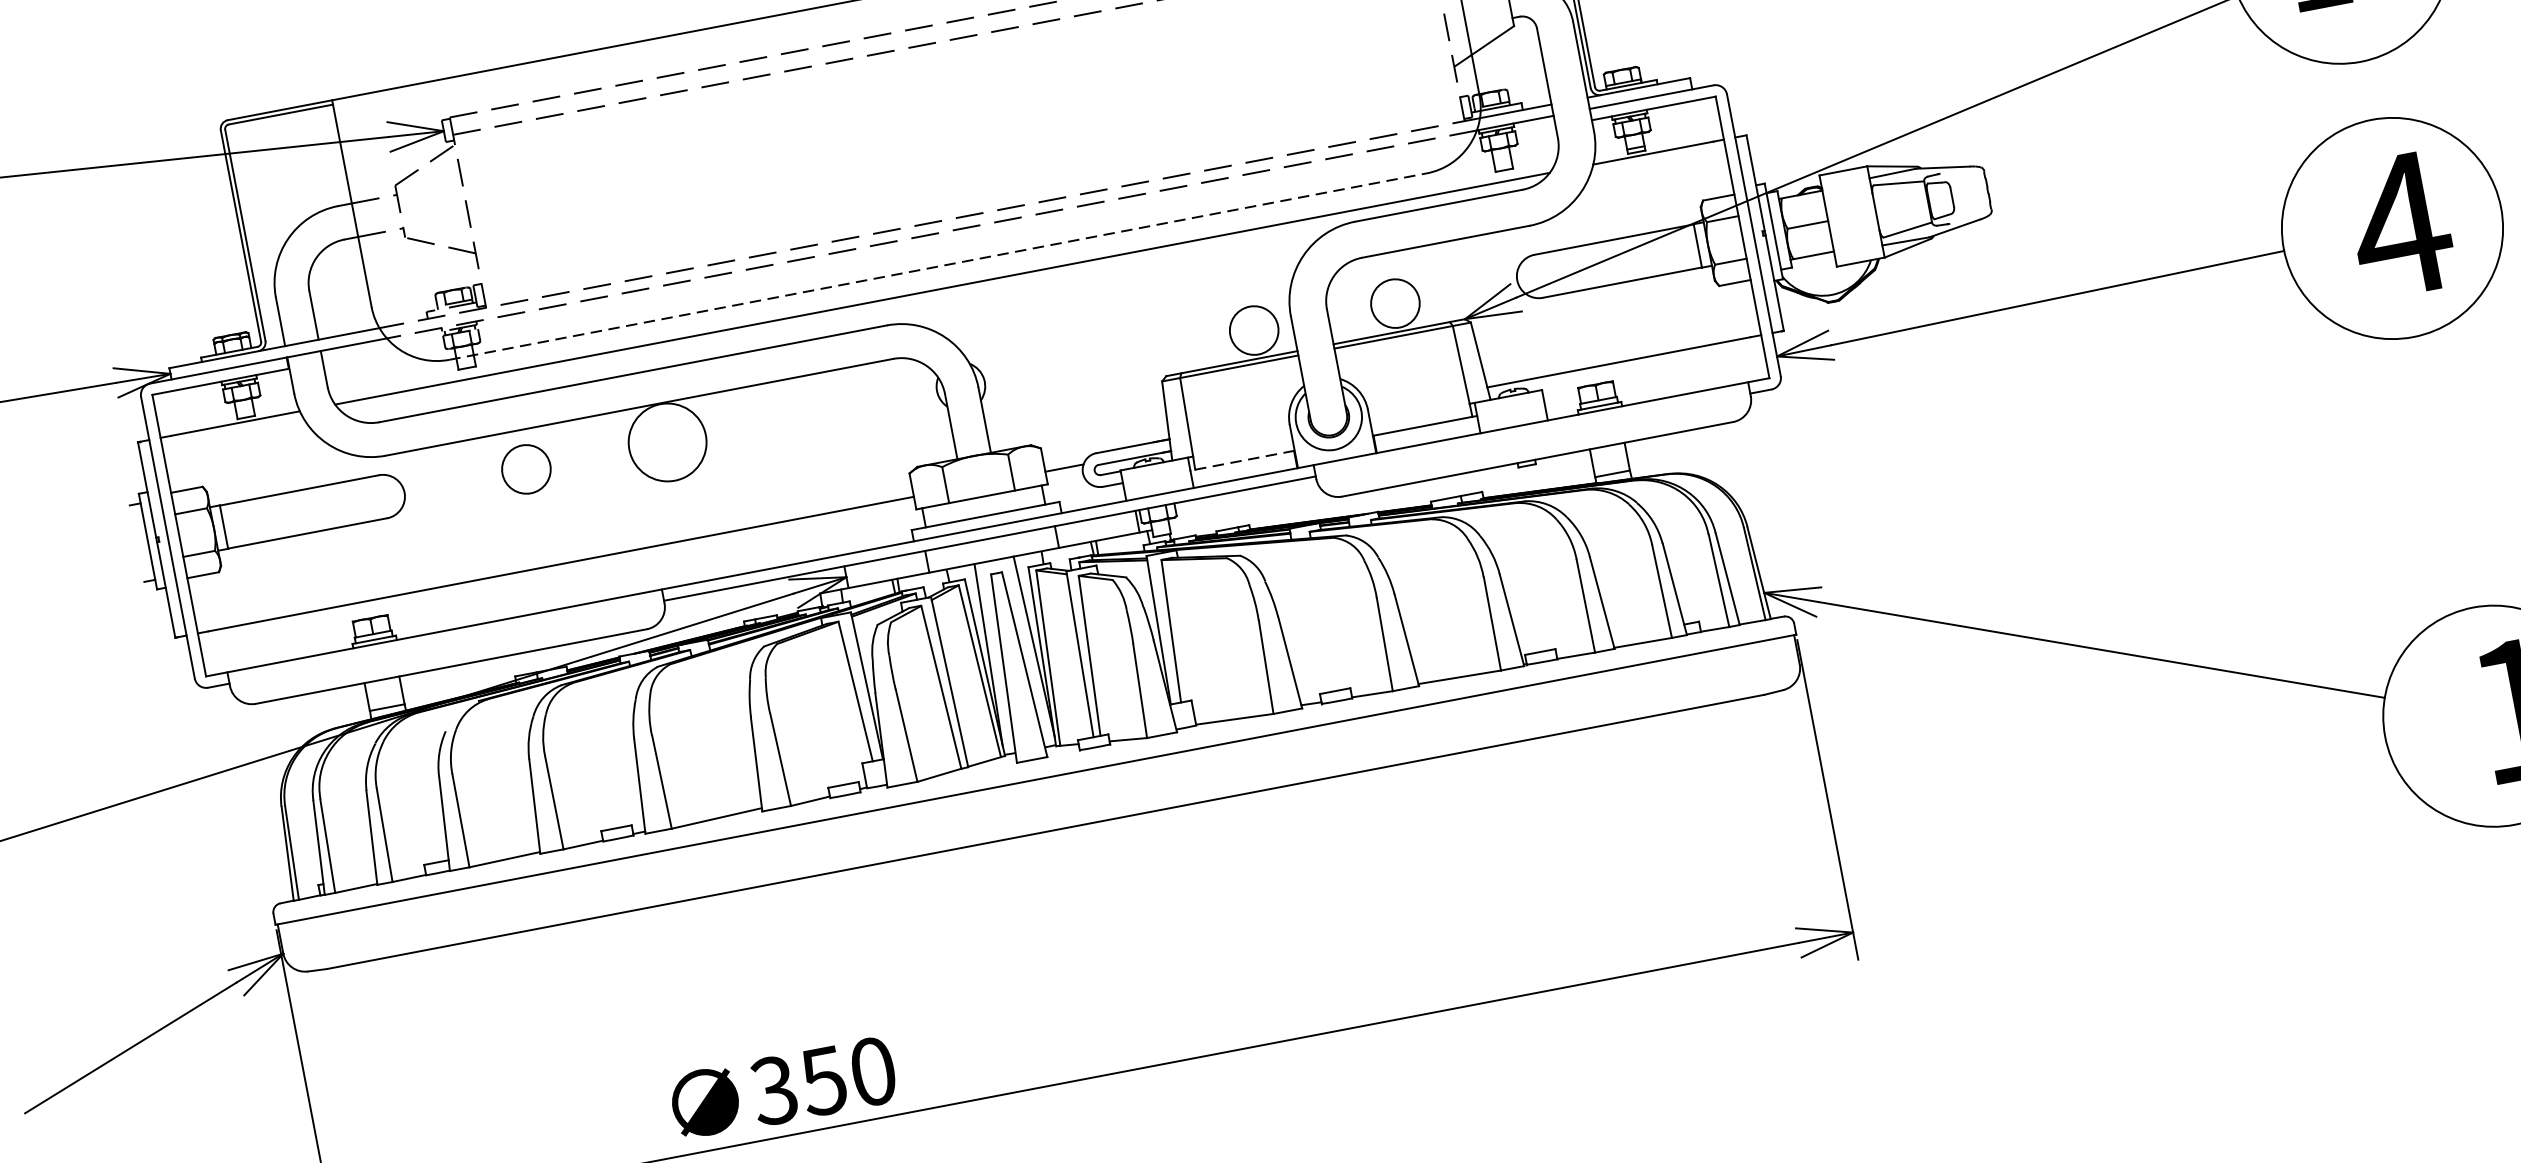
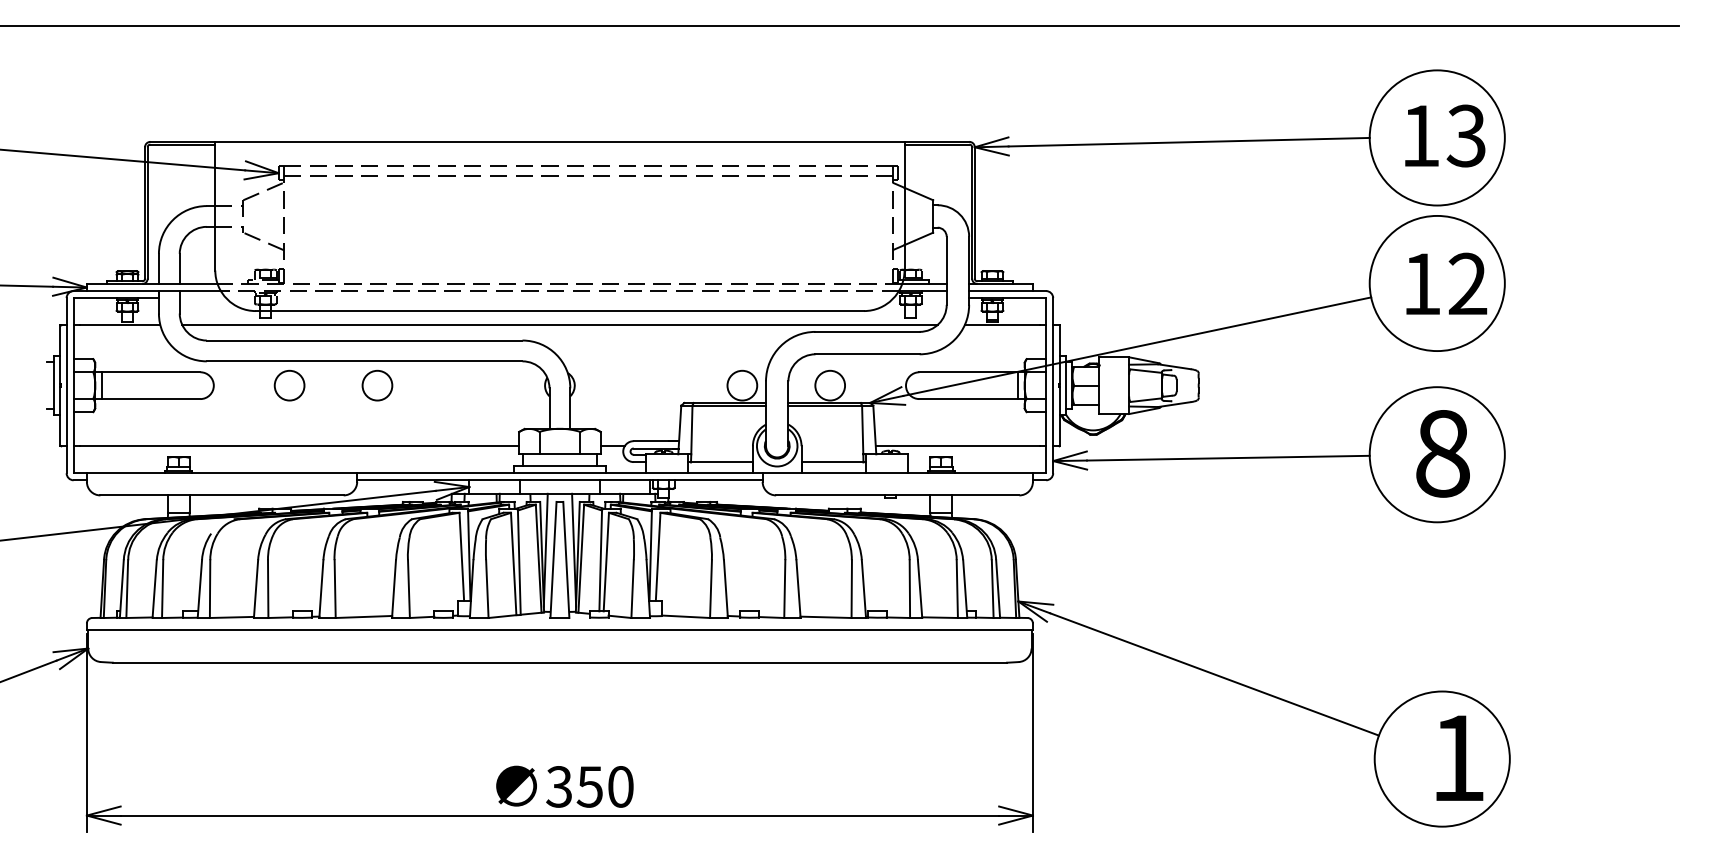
text: (2400, 224) -> (1442, 453), 4 -> 8
line: (939, 267) -> (560, 311), dashed -> solid
circle: (667, 442) -> (377, 385), size x0.62
line: (1241, 461) -> (719, 462), dashed -> solid
text: (782, 1088) -> (564, 786), moved

